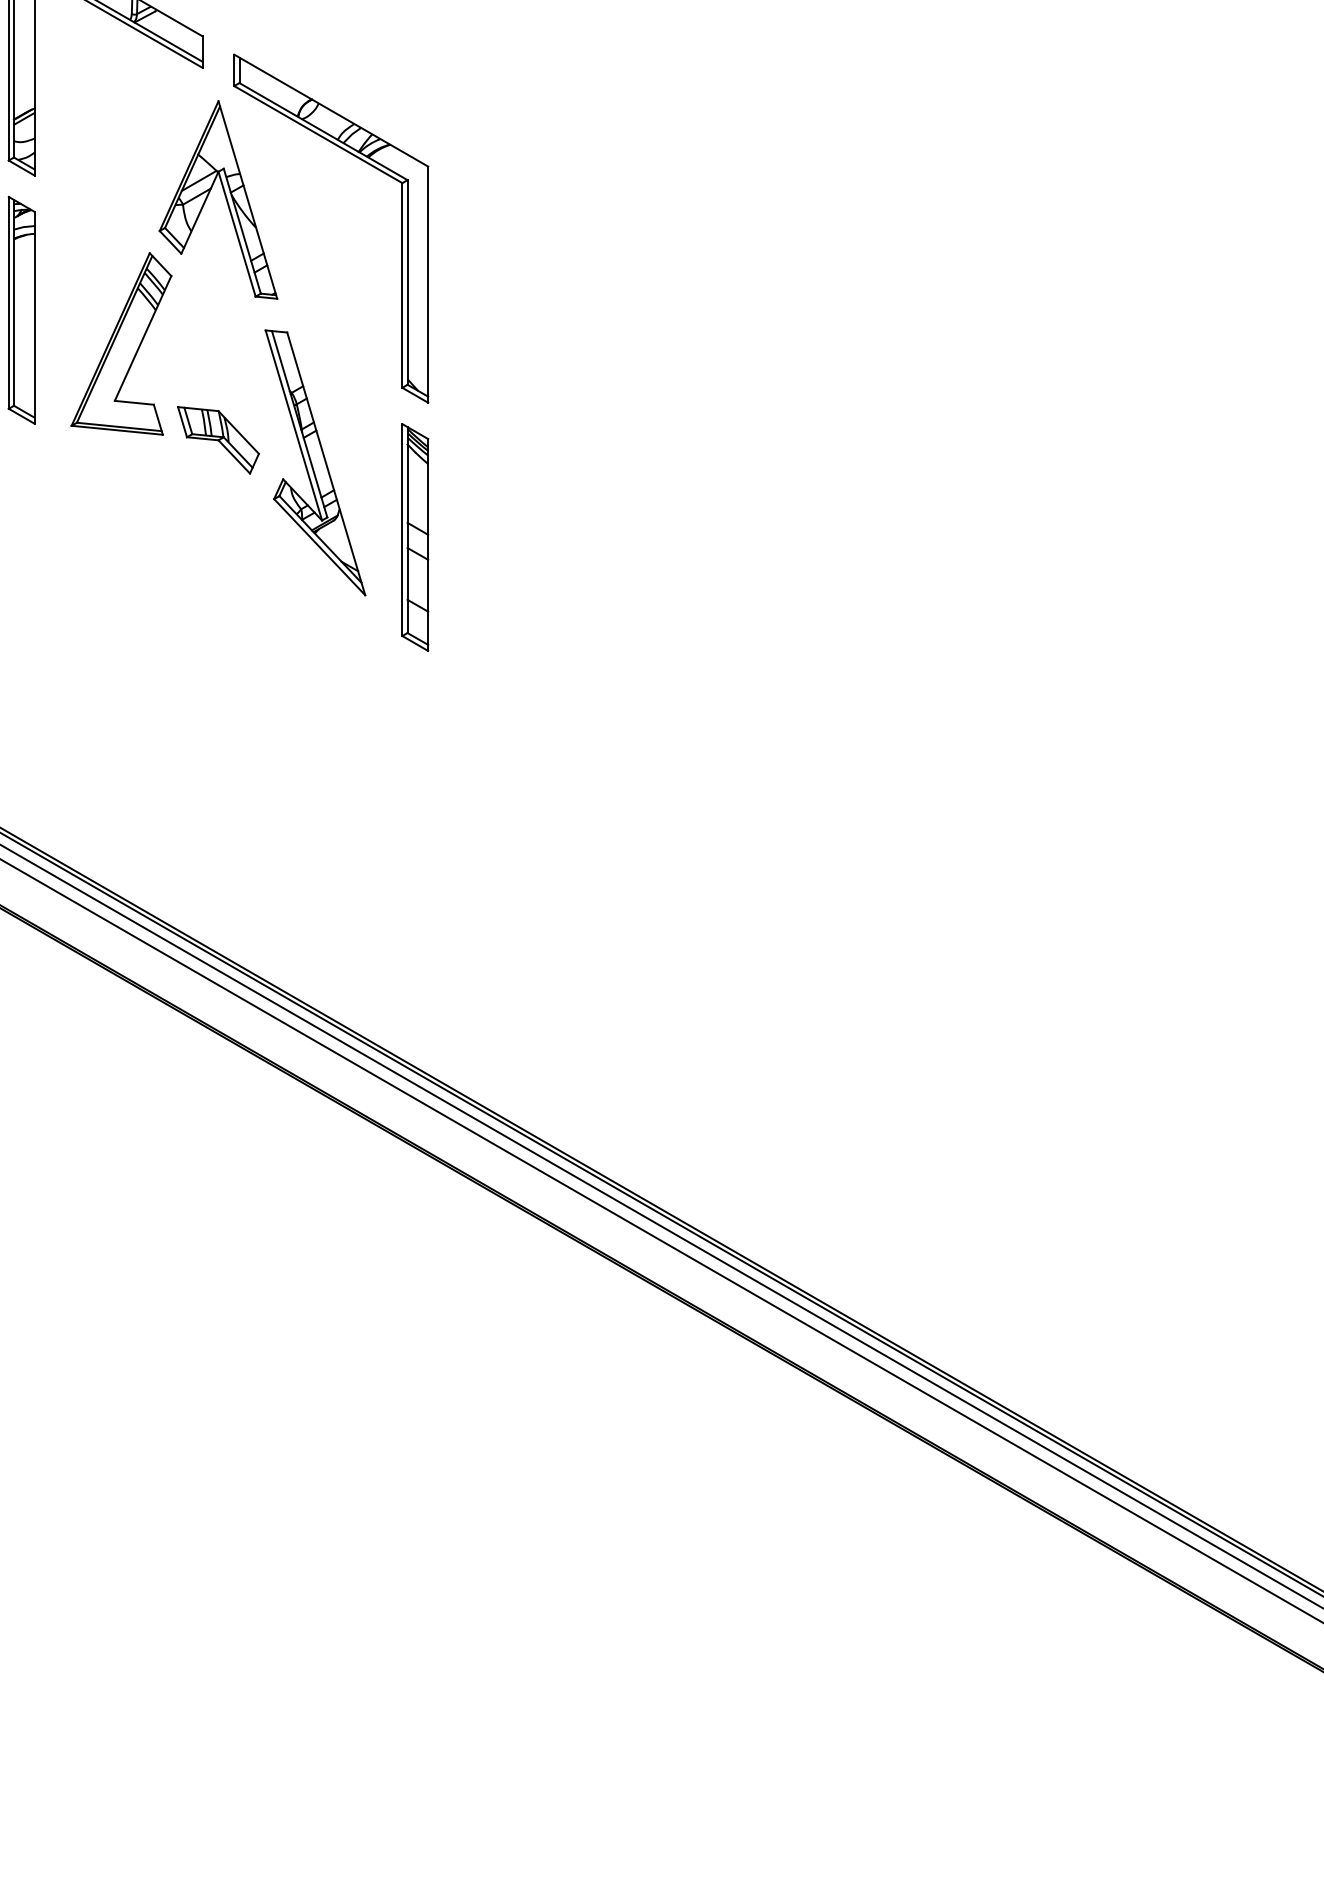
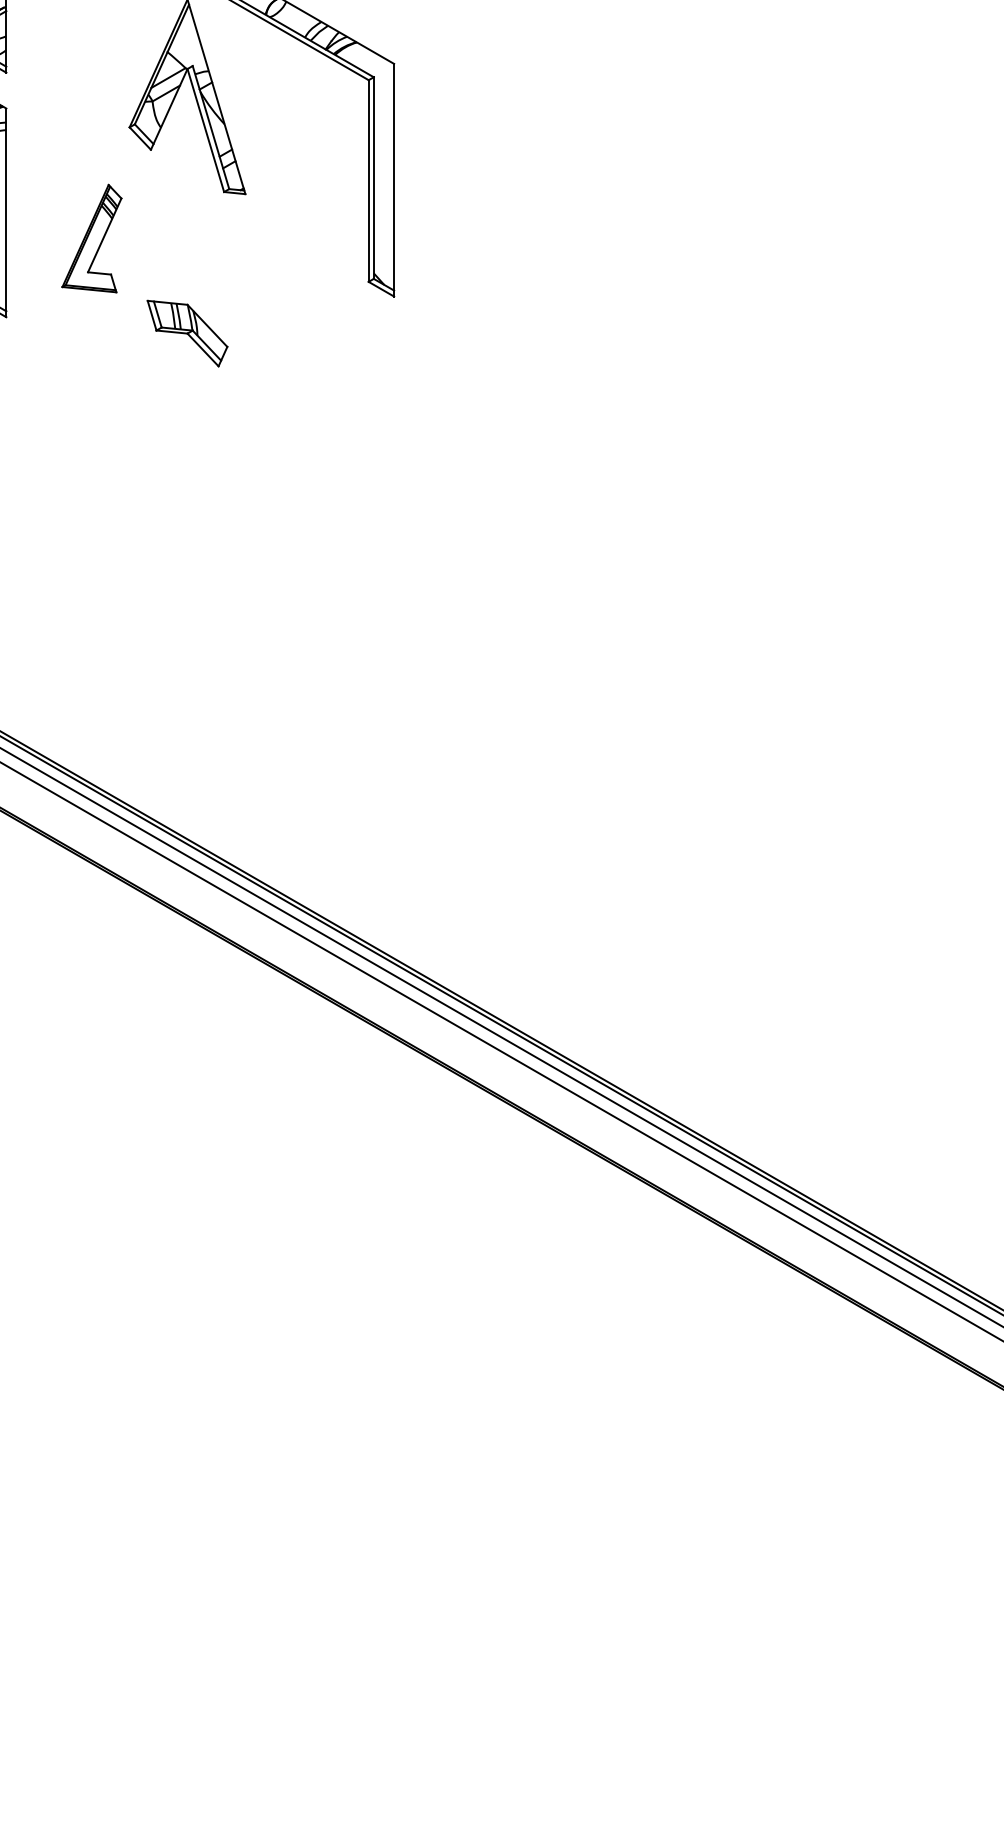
part: (121, 343) -> (91, 238), size x0.6
part: (315, 462) -> (283, 355), removed
part: (415, 537) -> (381, 429), removed

